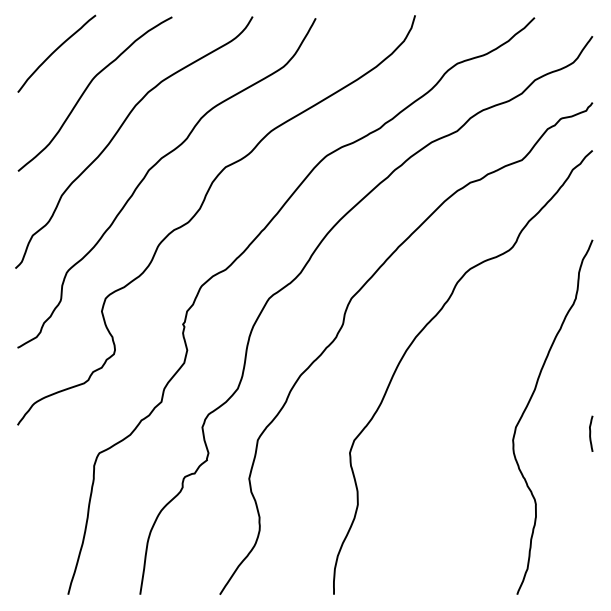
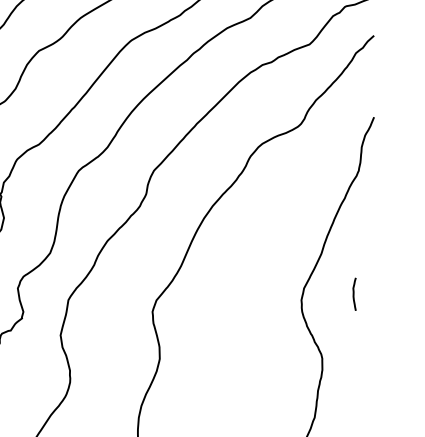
curve: (591, 433) -> (354, 294), moved

